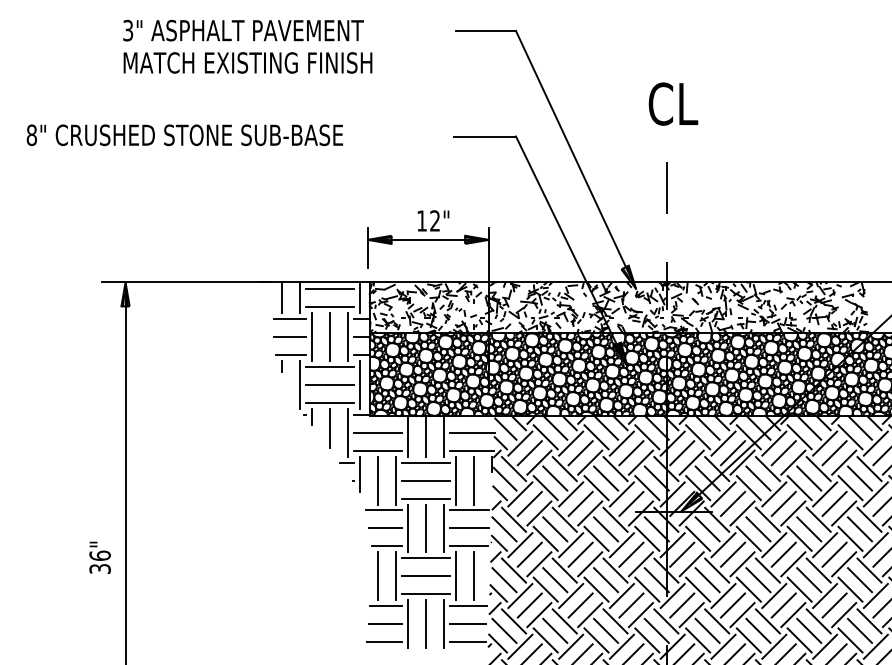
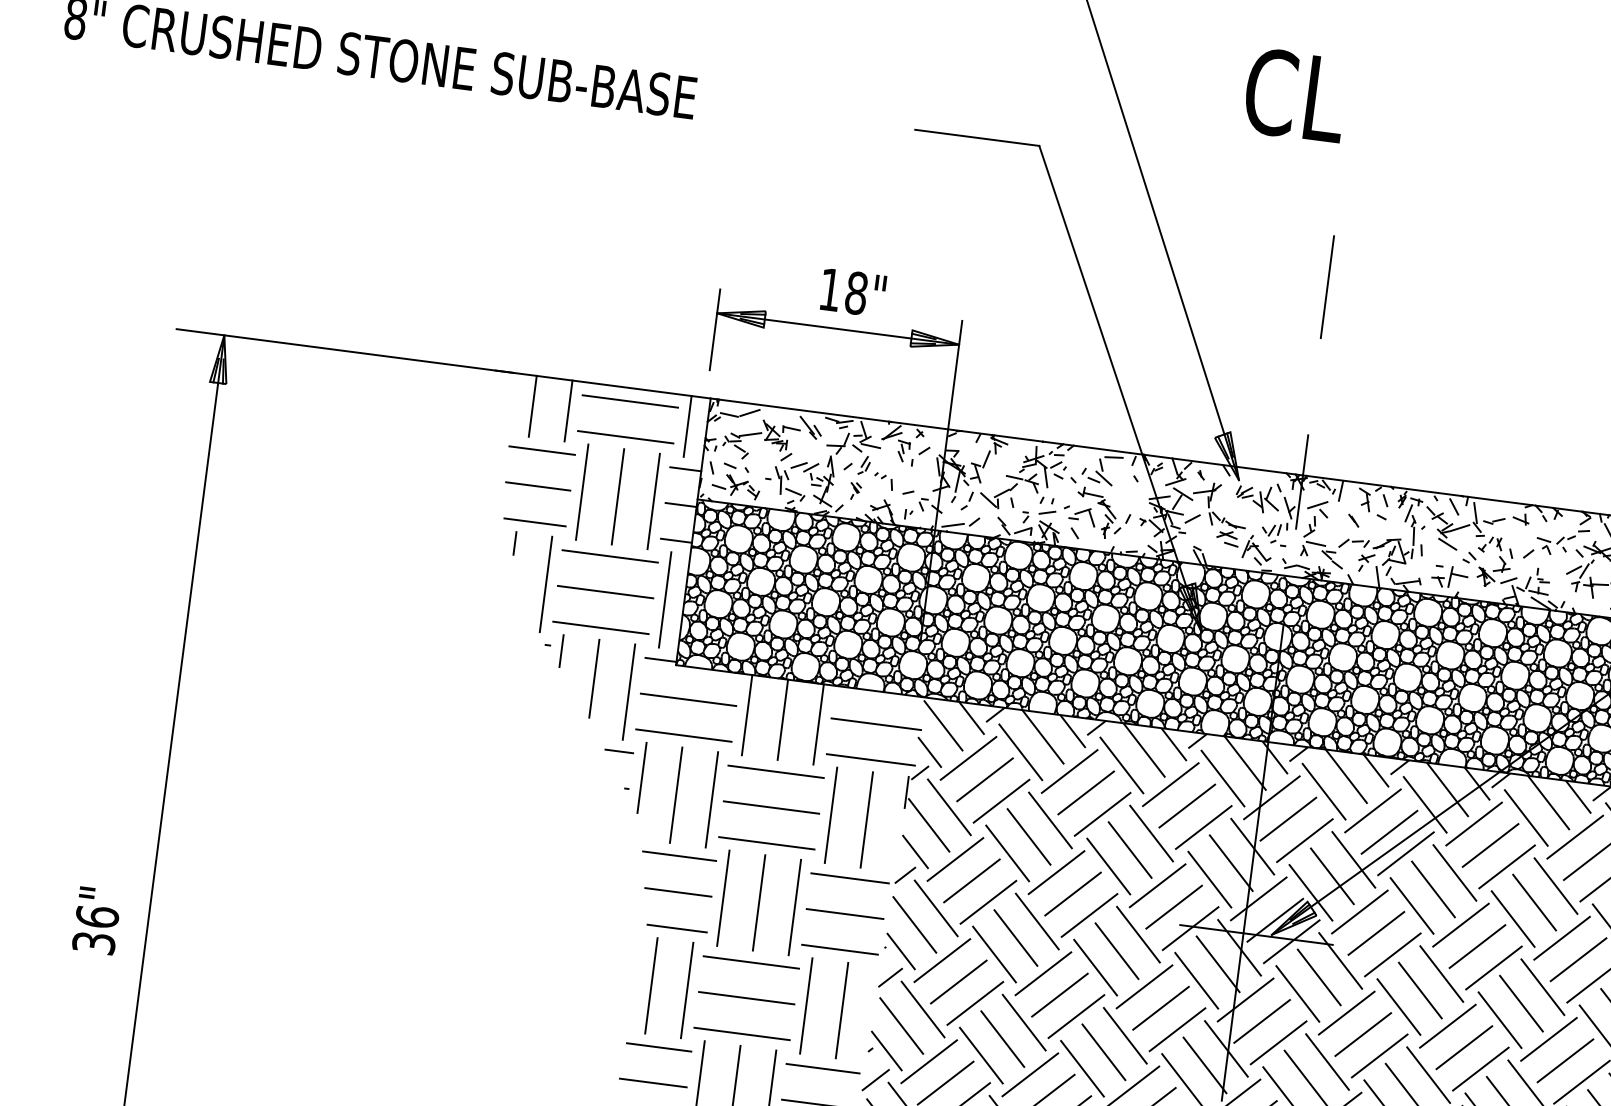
text: (673, 103) -> (1296, 94), moved
text: (435, 220) -> (857, 292), 12" -> 18"
text: (99, 557) -> (95, 920), moved

